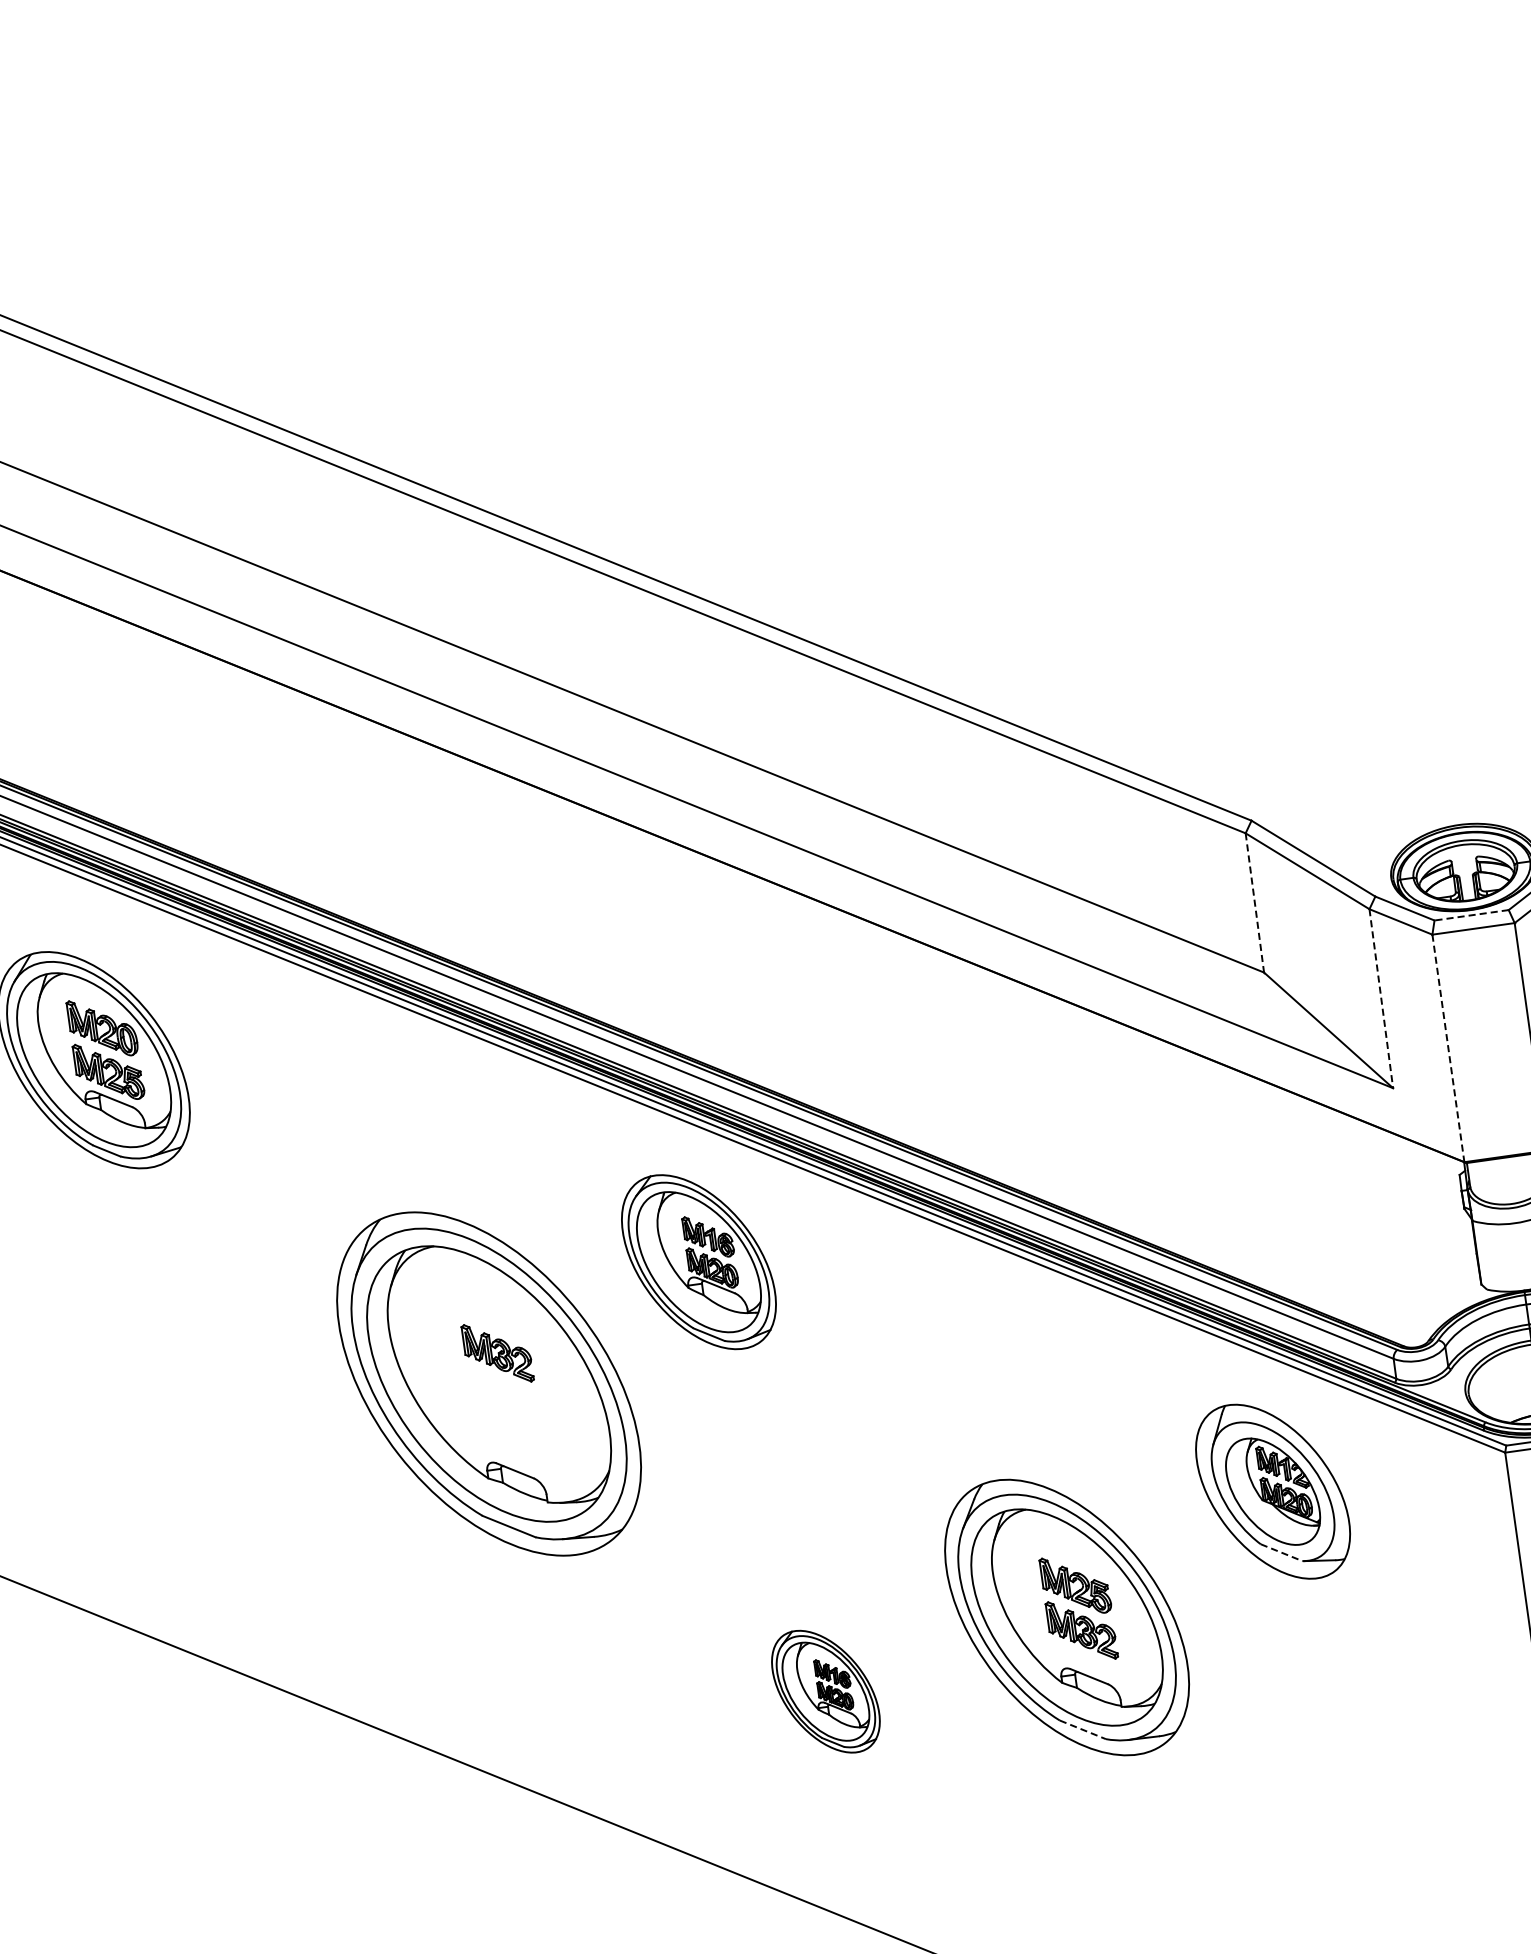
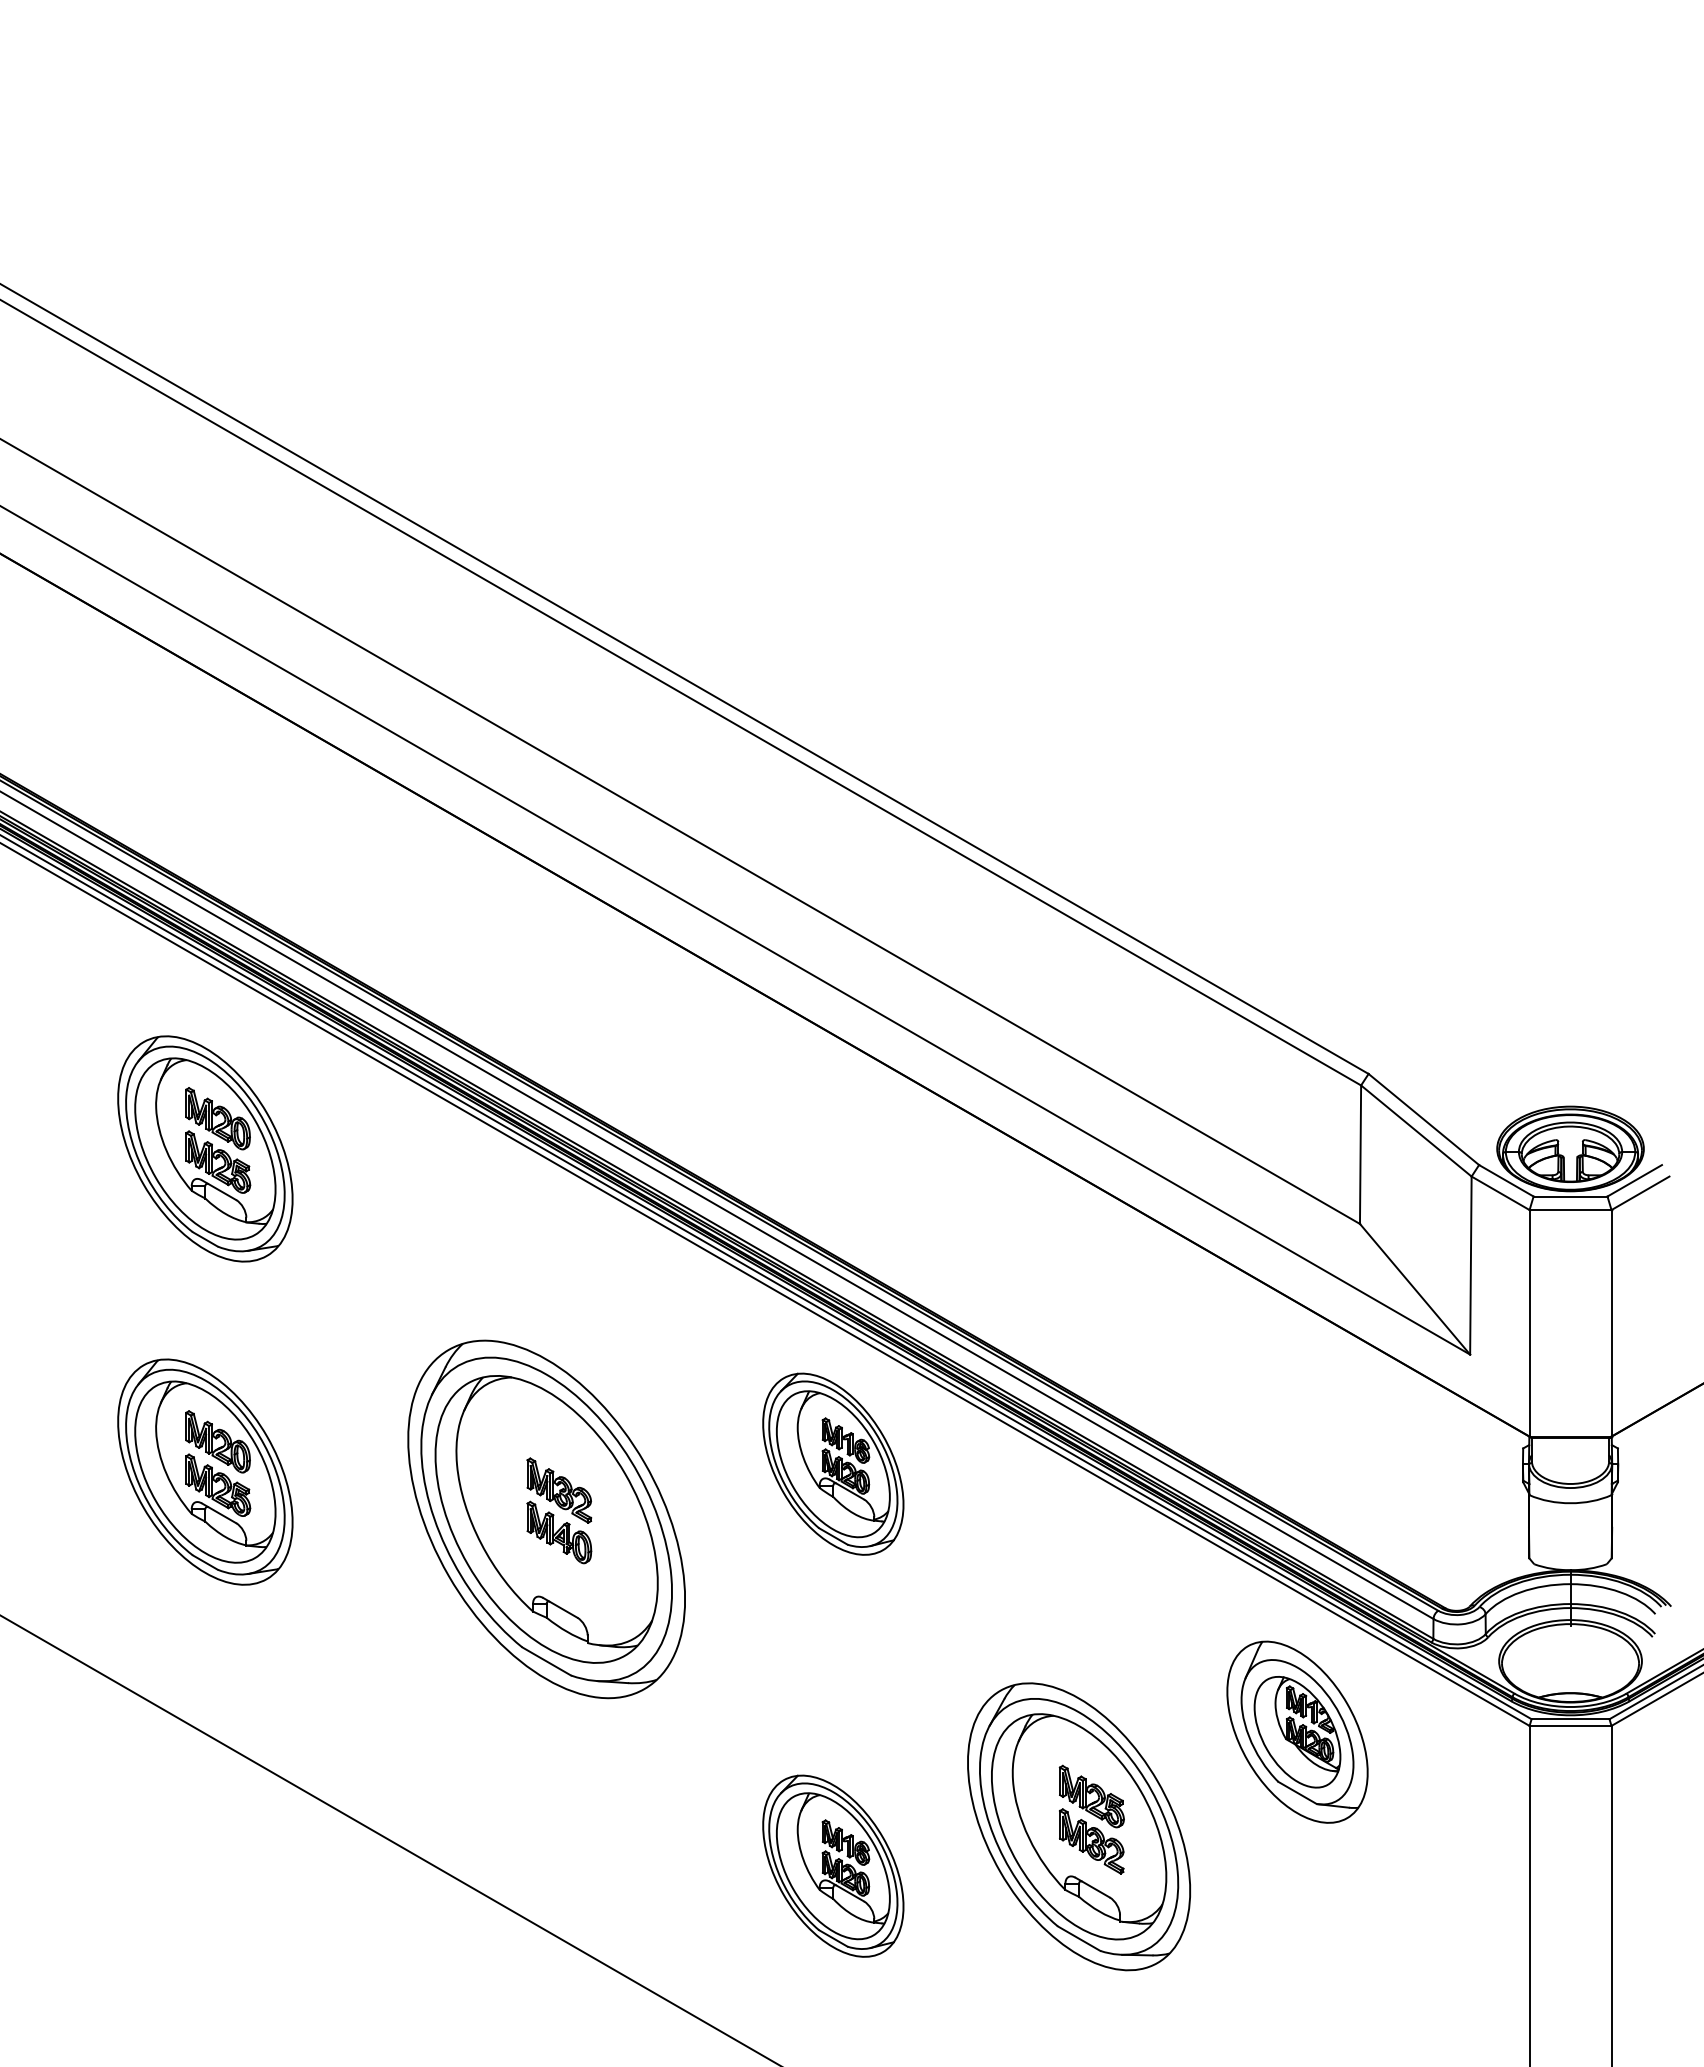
line: (1254, 903) -> (1360, 1155), dashed -> solid
line: (1471, 915) -> (1570, 1196), dashed -> solid
line: (1381, 999) -> (1470, 1266), dashed -> solid
line: (1448, 1048) -> (1529, 1323), dashed -> solid
part: (699, 1261) -> (833, 1463), moved
part: (139, 1384) -> (205, 1471), added
part: (503, 1395) -> (559, 1532), added
line: (1281, 1553) -> (1297, 1793), dashed -> solid
part: (825, 1691) -> (833, 1865), size x1.43
line: (1083, 1729) -> (1079, 1938), dashed -> solid

